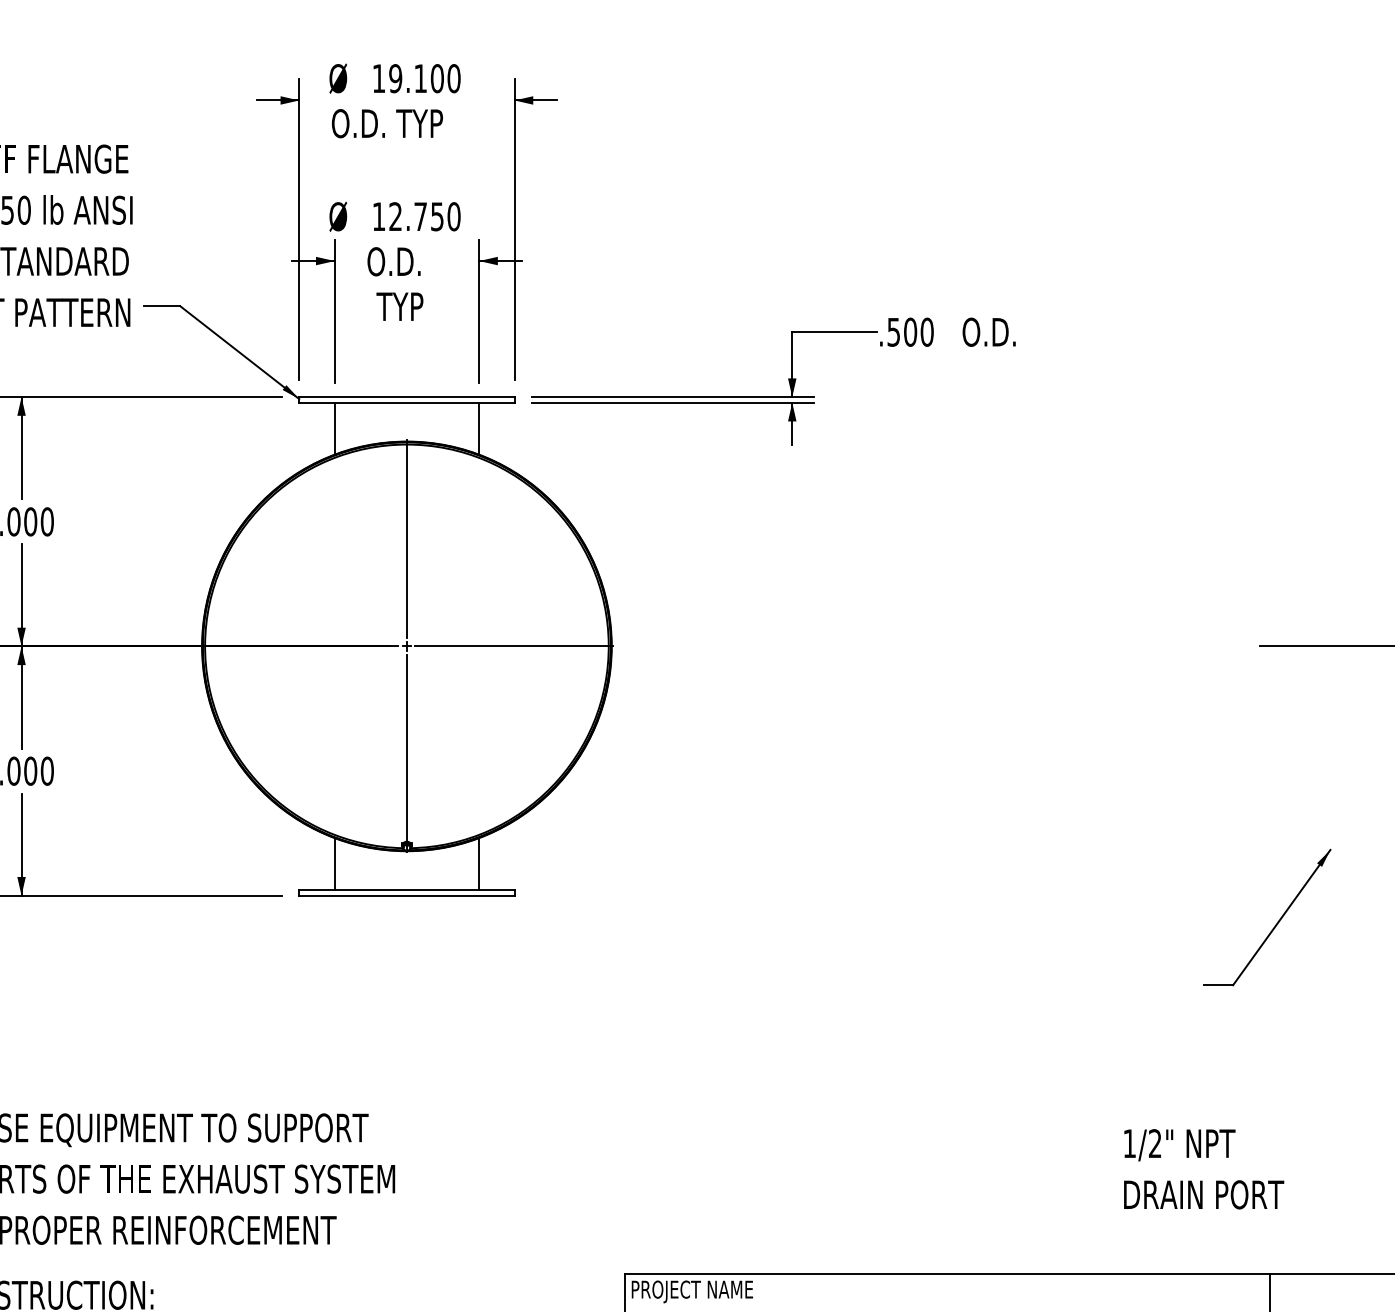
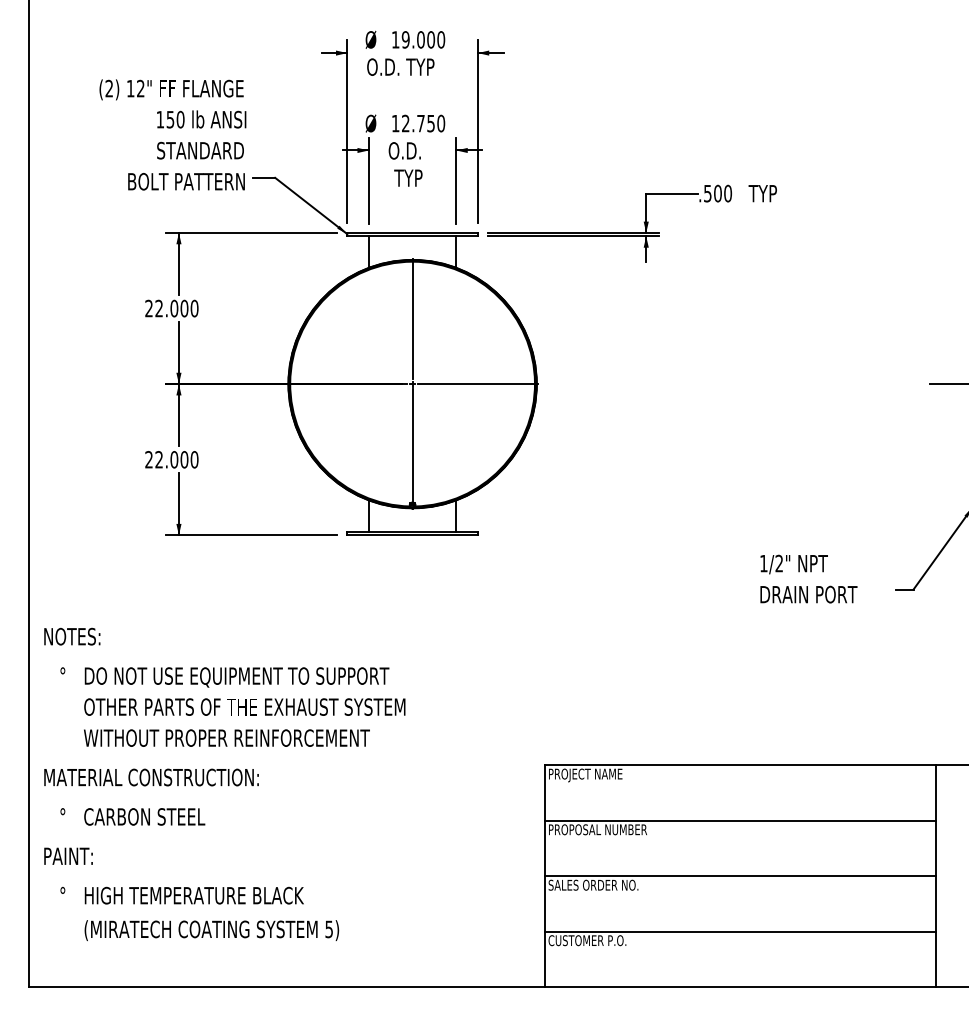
text: (419, 78) -> (420, 39), 19.100 -> 19.000
text: (987, 332) -> (764, 193), O.D. -> TYP
text: (1203, 1168) -> (808, 578), moved

